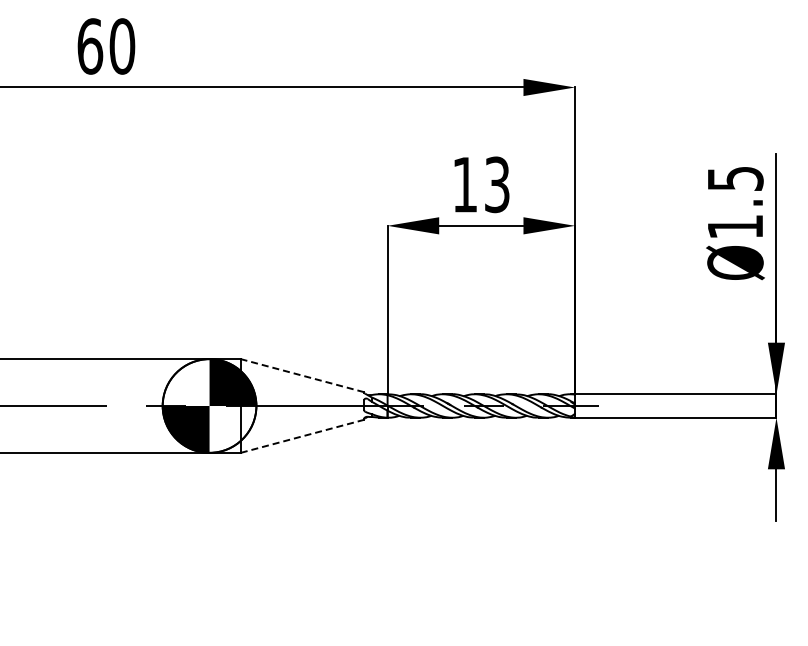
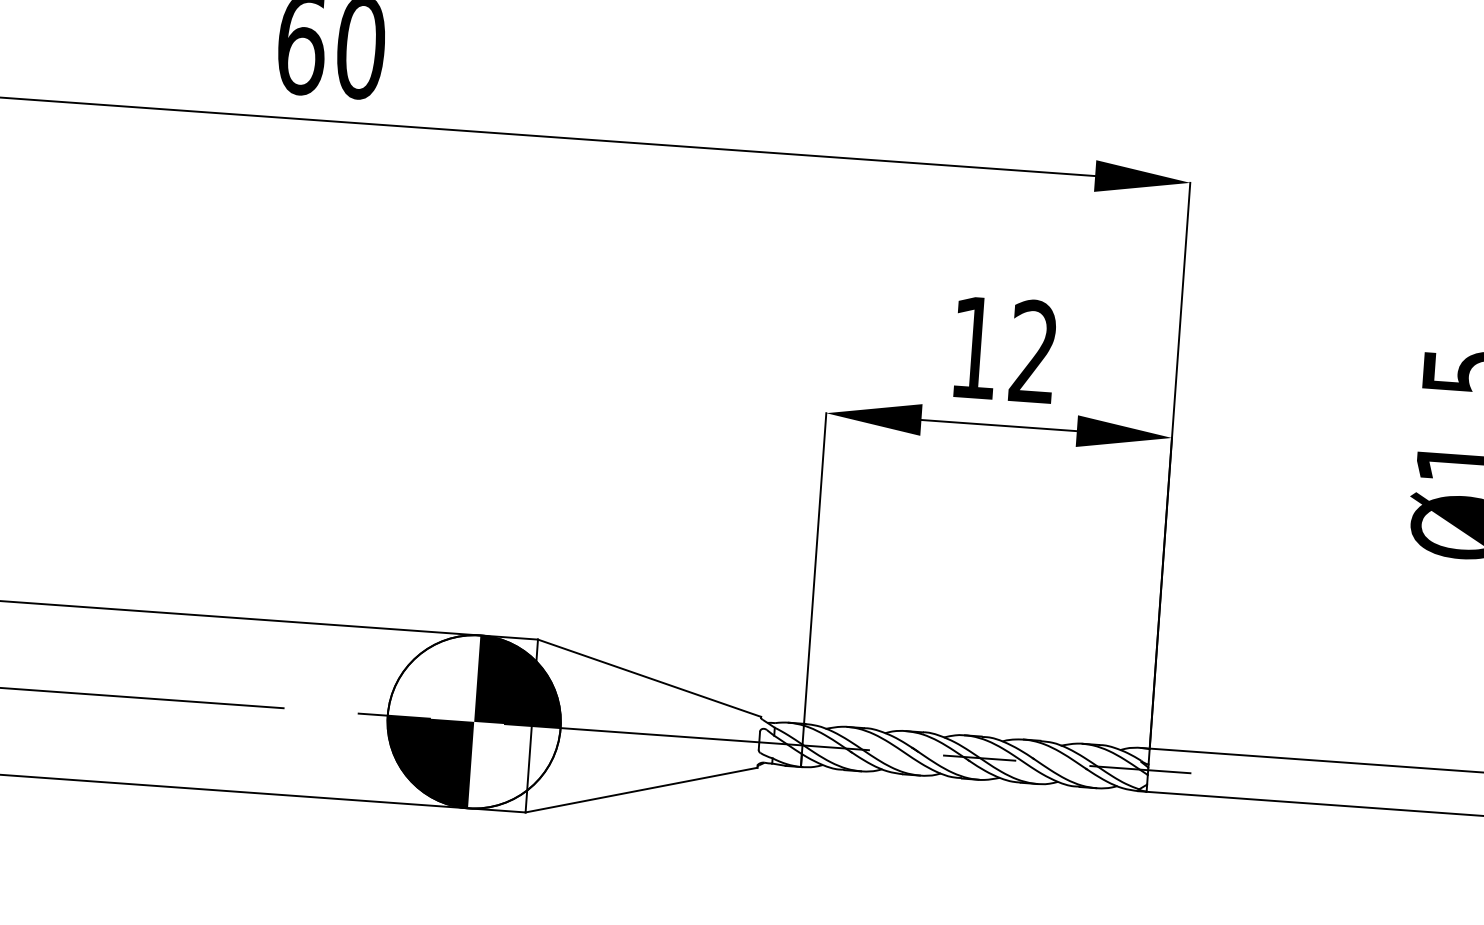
text: (497, 184) -> (1034, 351), 13 -> 12
line: (302, 375) -> (649, 677), dashed -> solid
line: (302, 436) -> (641, 790), dashed -> solid

